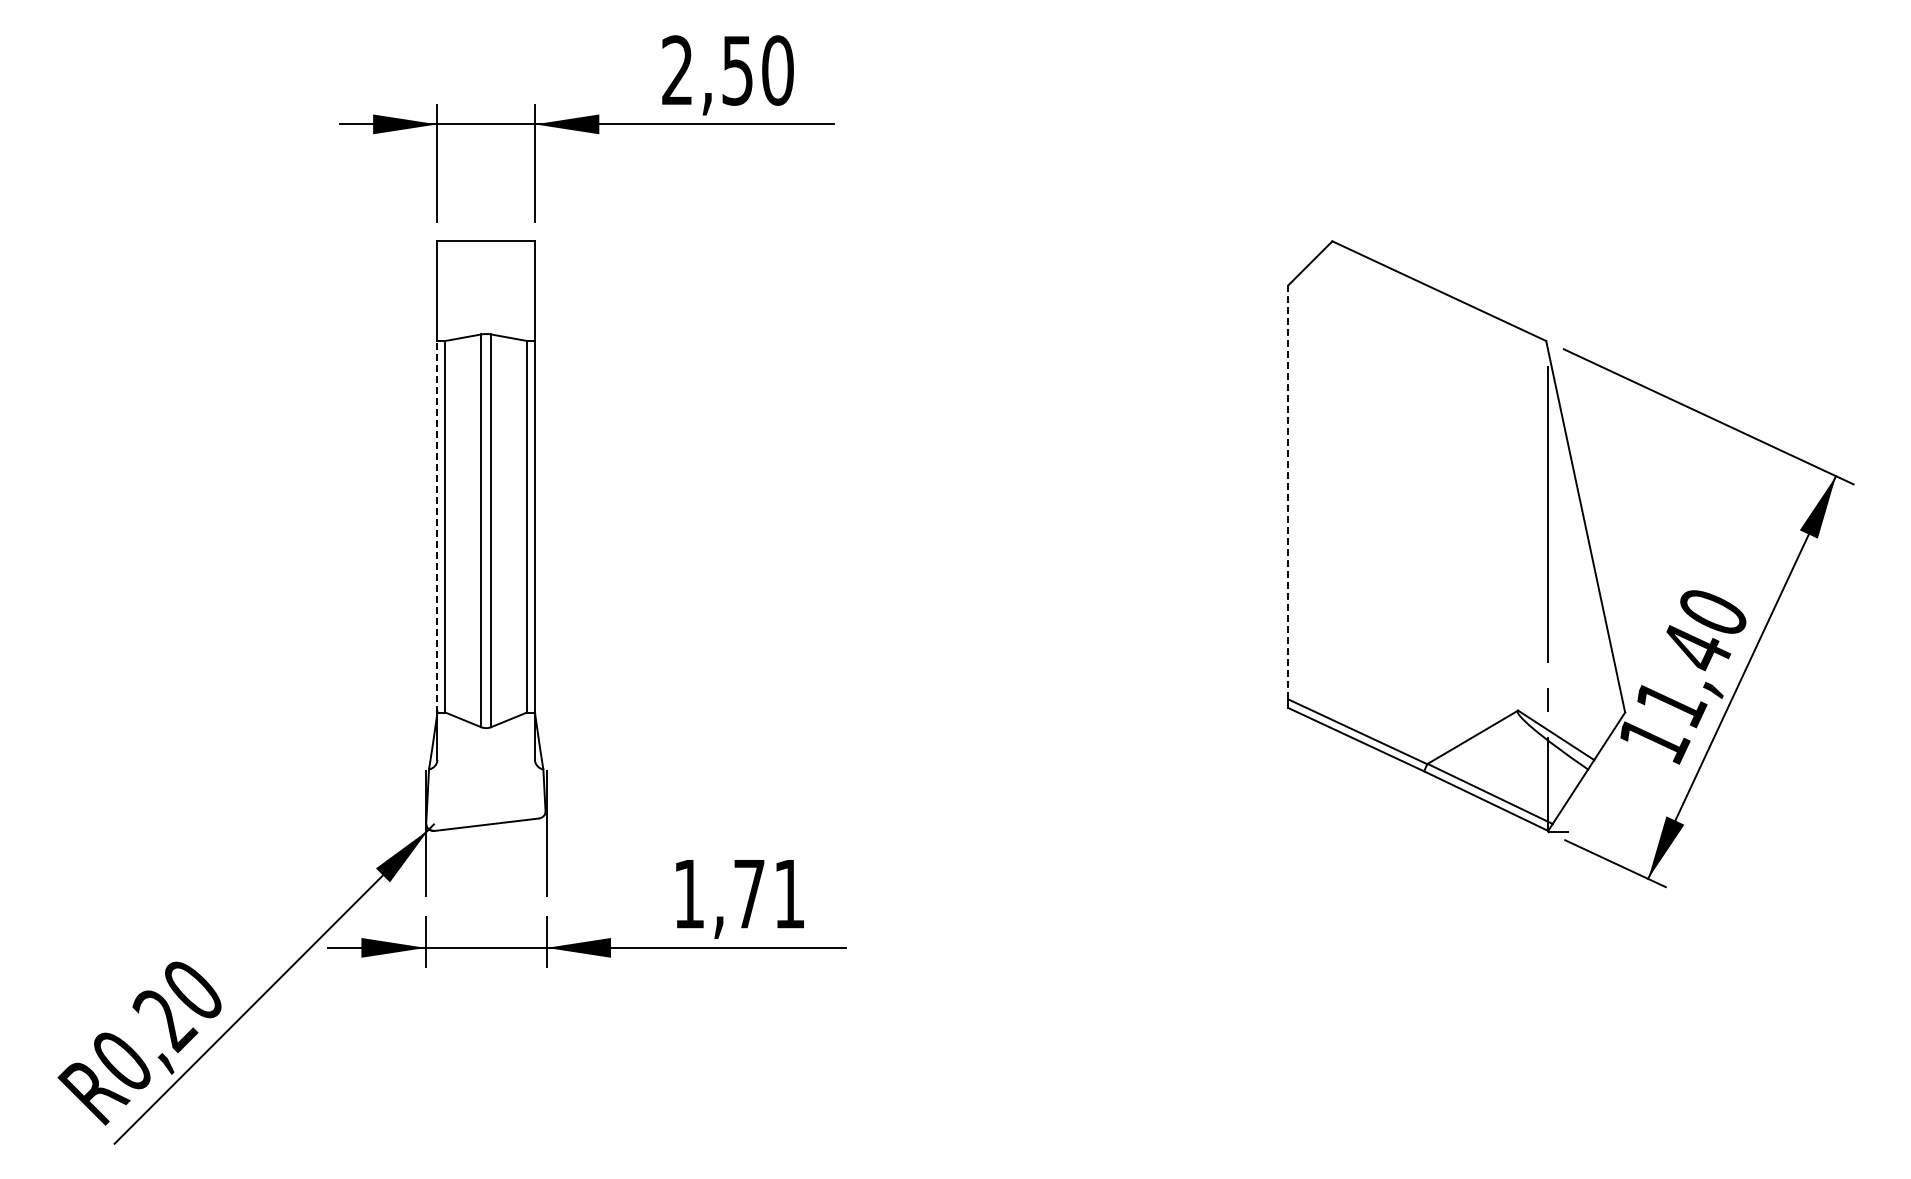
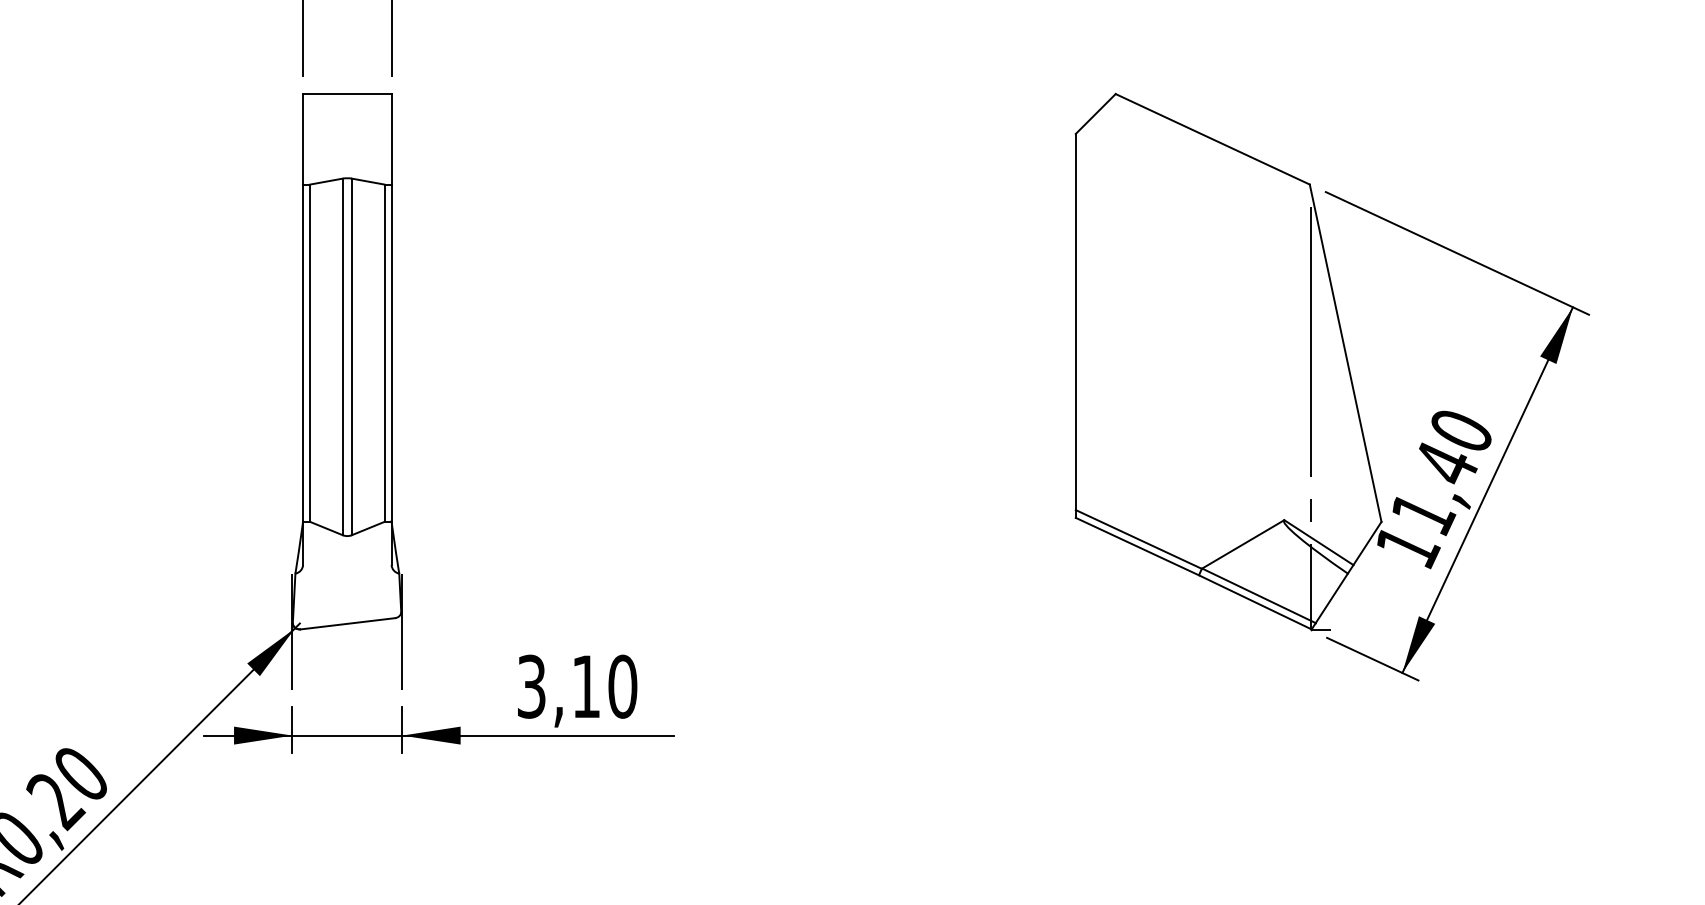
line: (1288, 492) -> (1075, 322), dashed -> solid
line: (437, 526) -> (303, 353), dashed -> solid
text: (739, 893) -> (577, 686), 1,71 -> 3,10

